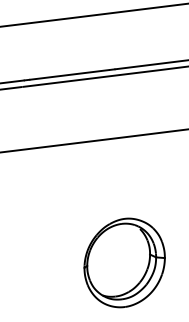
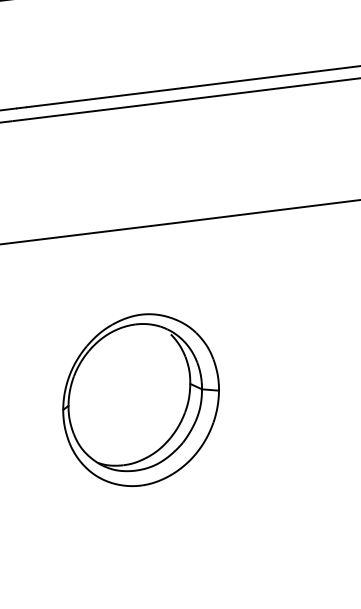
part: (124, 262) -> (140, 399), moved

